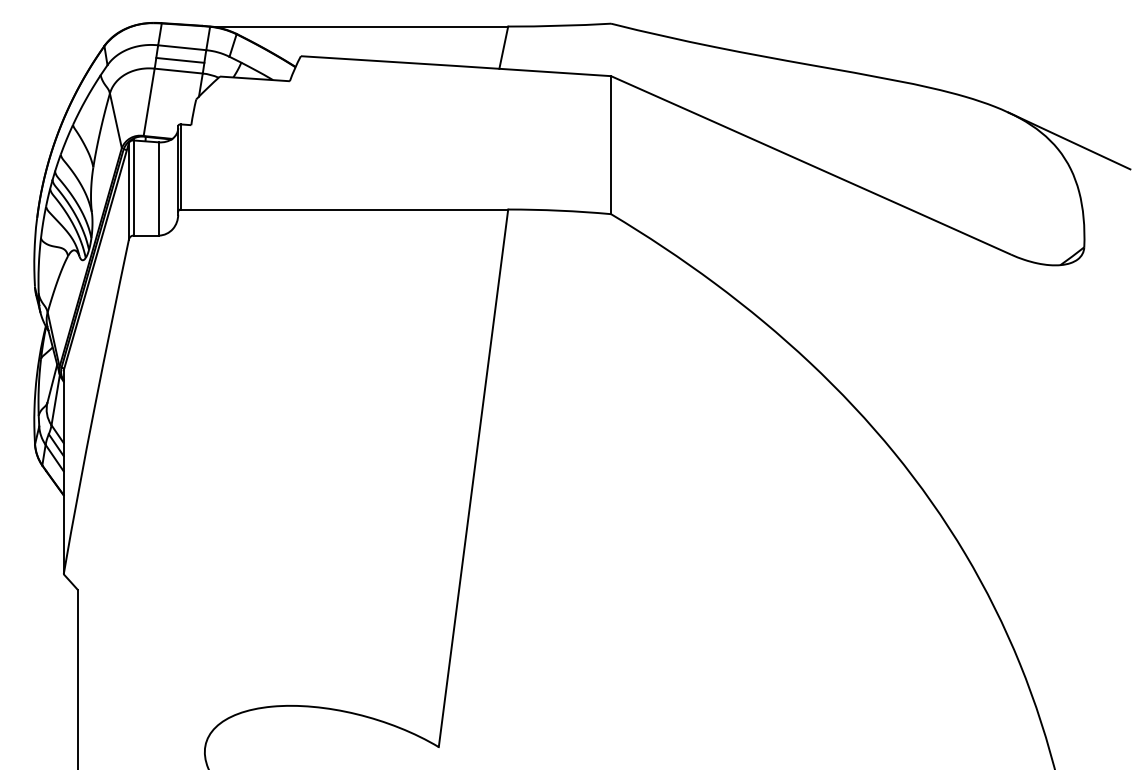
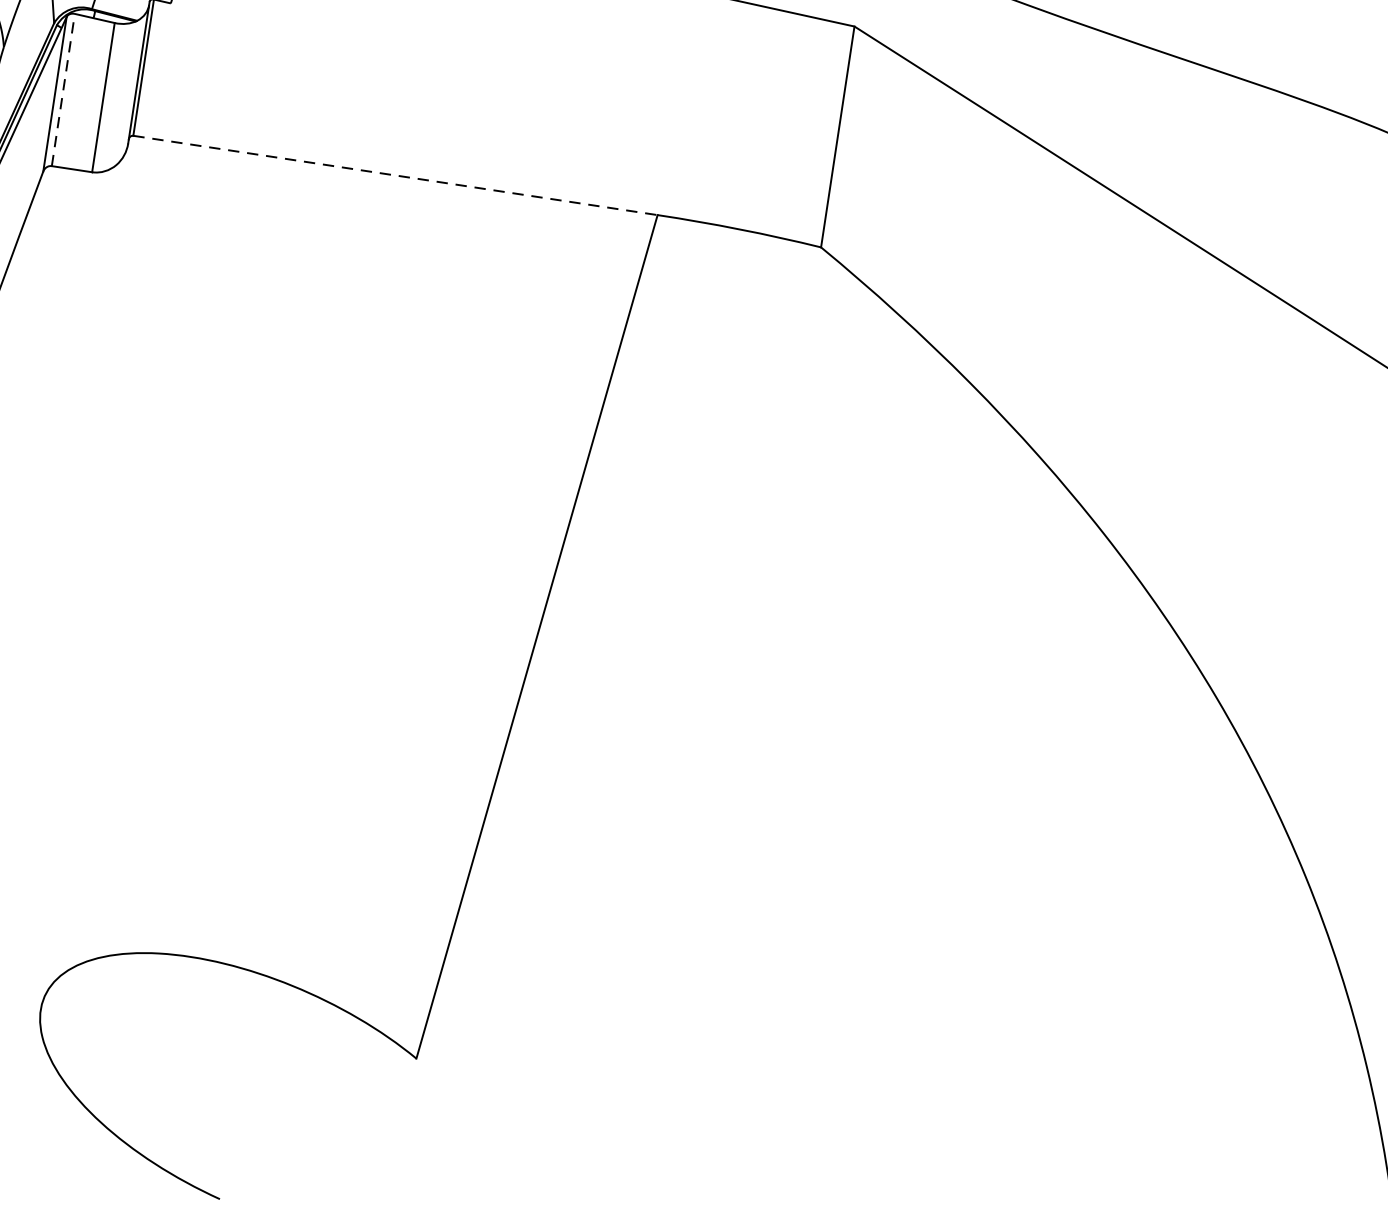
line: (133, 188) -> (63, 90), solid -> dashed
line: (344, 209) -> (395, 175), solid -> dashed

